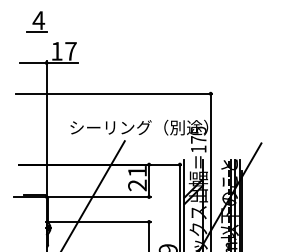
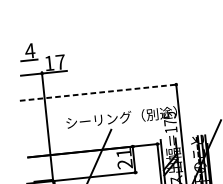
part: (36, 21) -> (28, 51), moved
line: (114, 93) -> (99, 92), solid -> dashed

